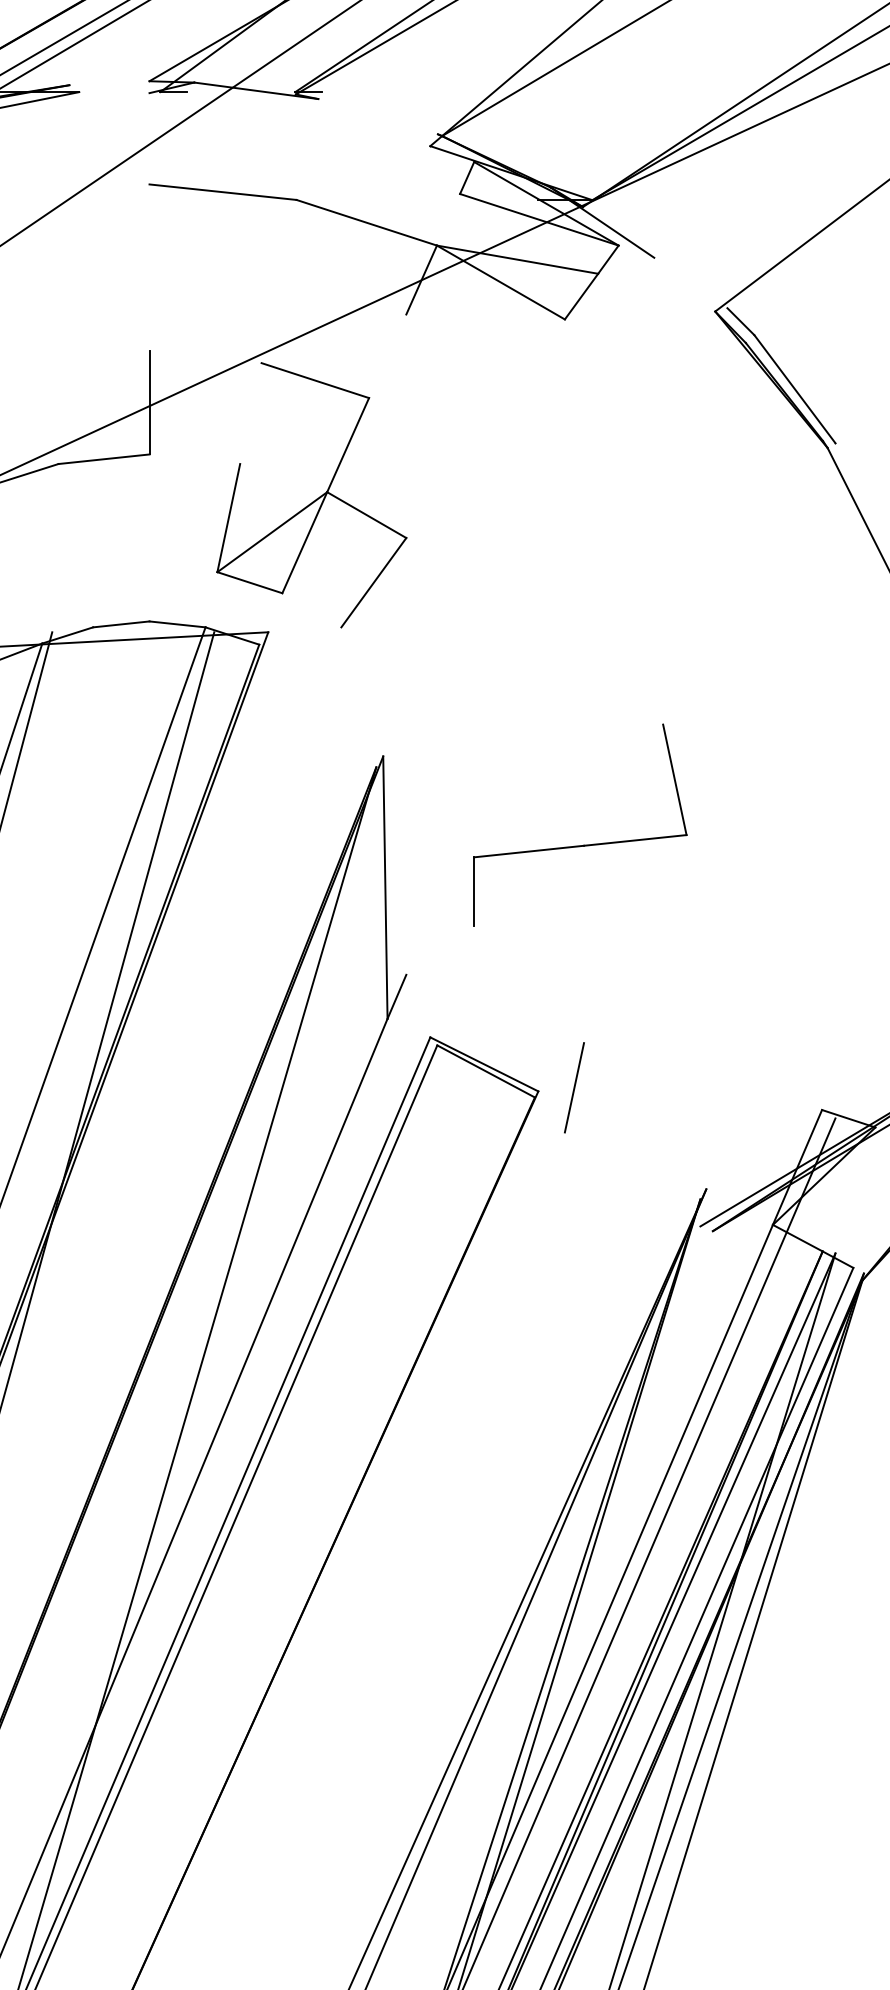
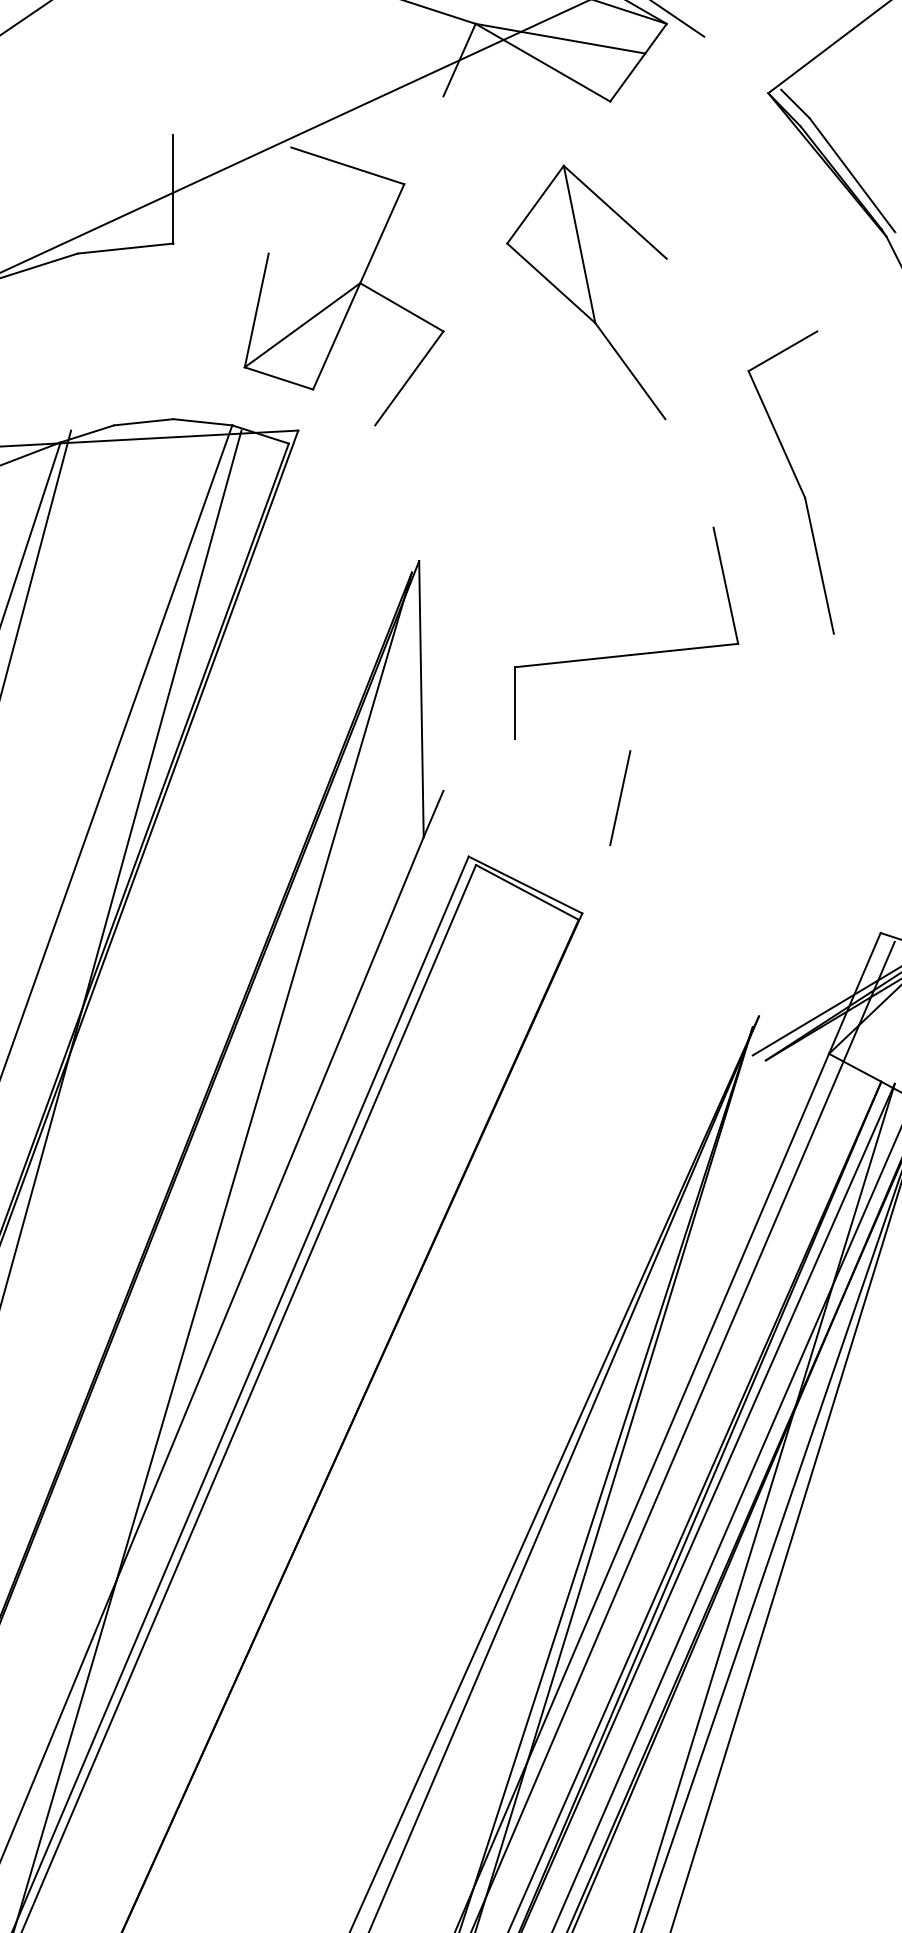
part: (542, 500) -> (586, 291), added
part: (736, 681) -> (790, 482), added
line: (574, 1087) -> (620, 797), moved

